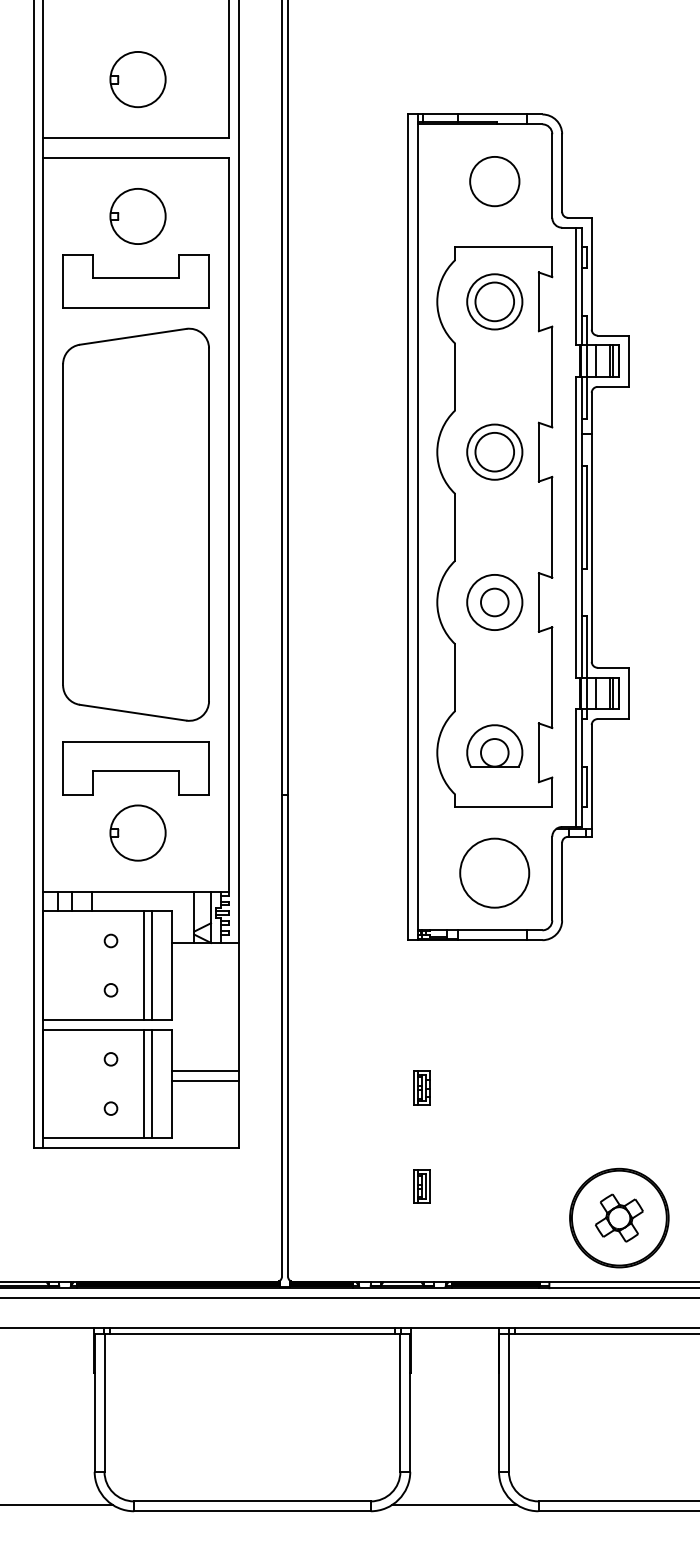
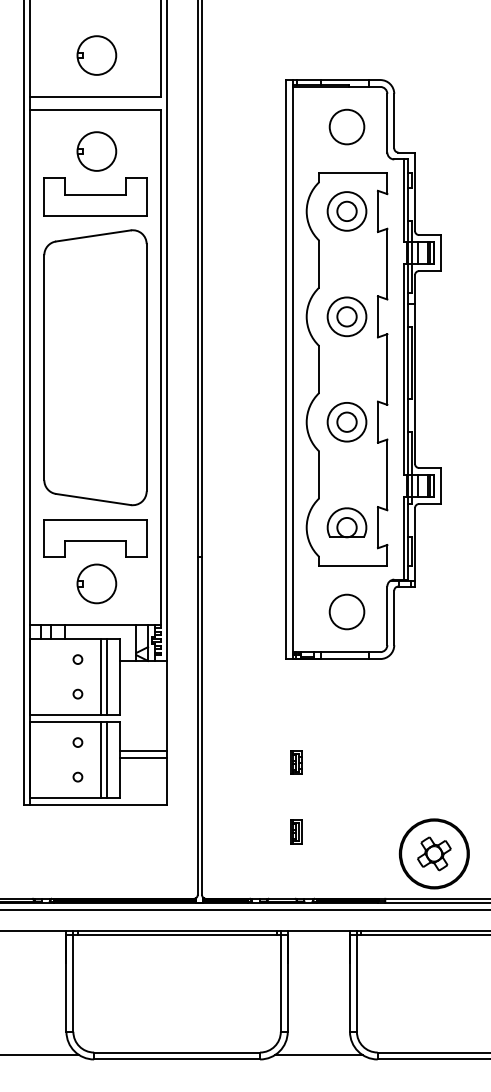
circle: (494, 301) -> (346, 211), size x0.71
circle: (494, 451) -> (346, 316), size x0.71
circle: (494, 872) -> (346, 611), size x0.71

